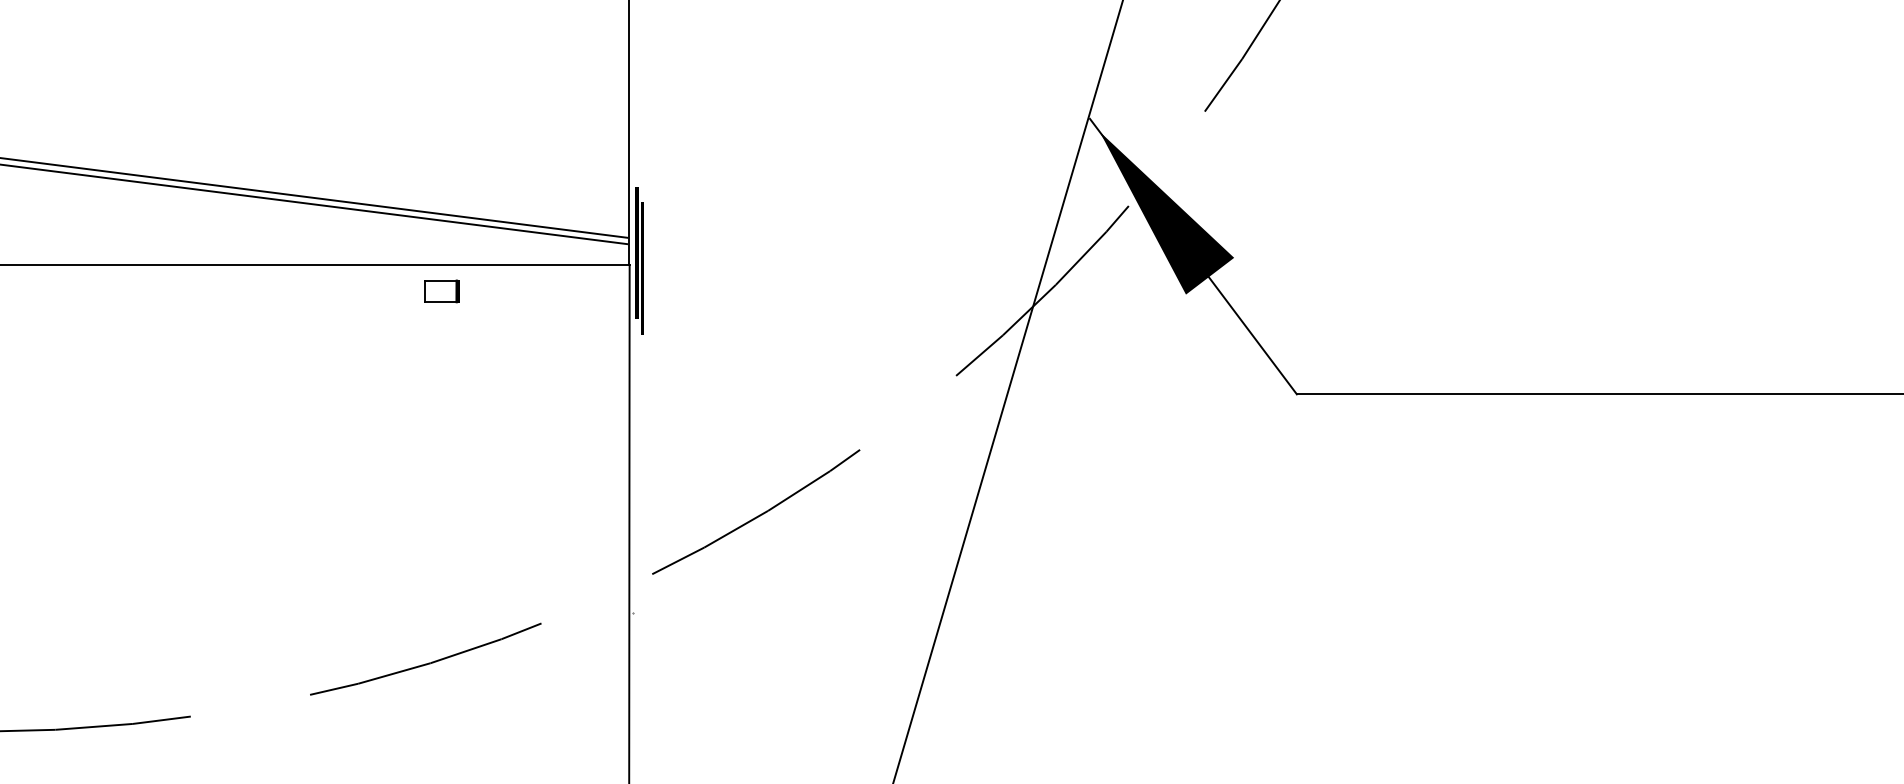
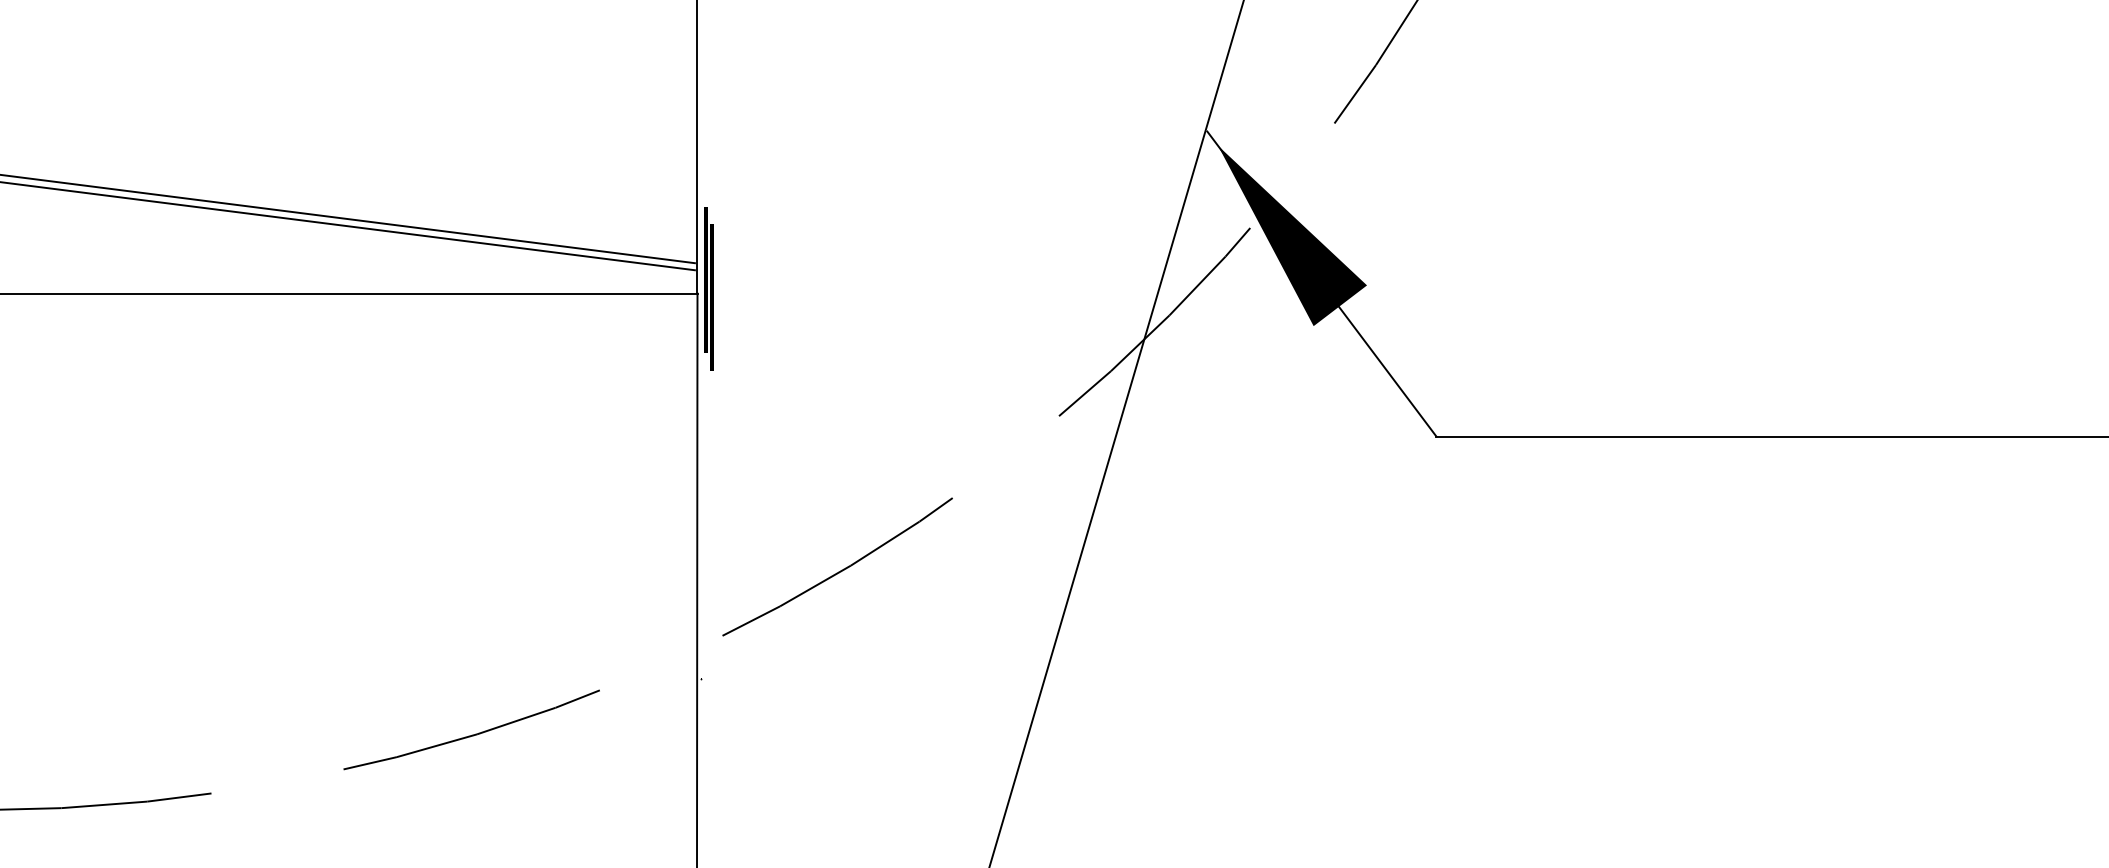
part: (441, 291) -> (489, 322), removed

